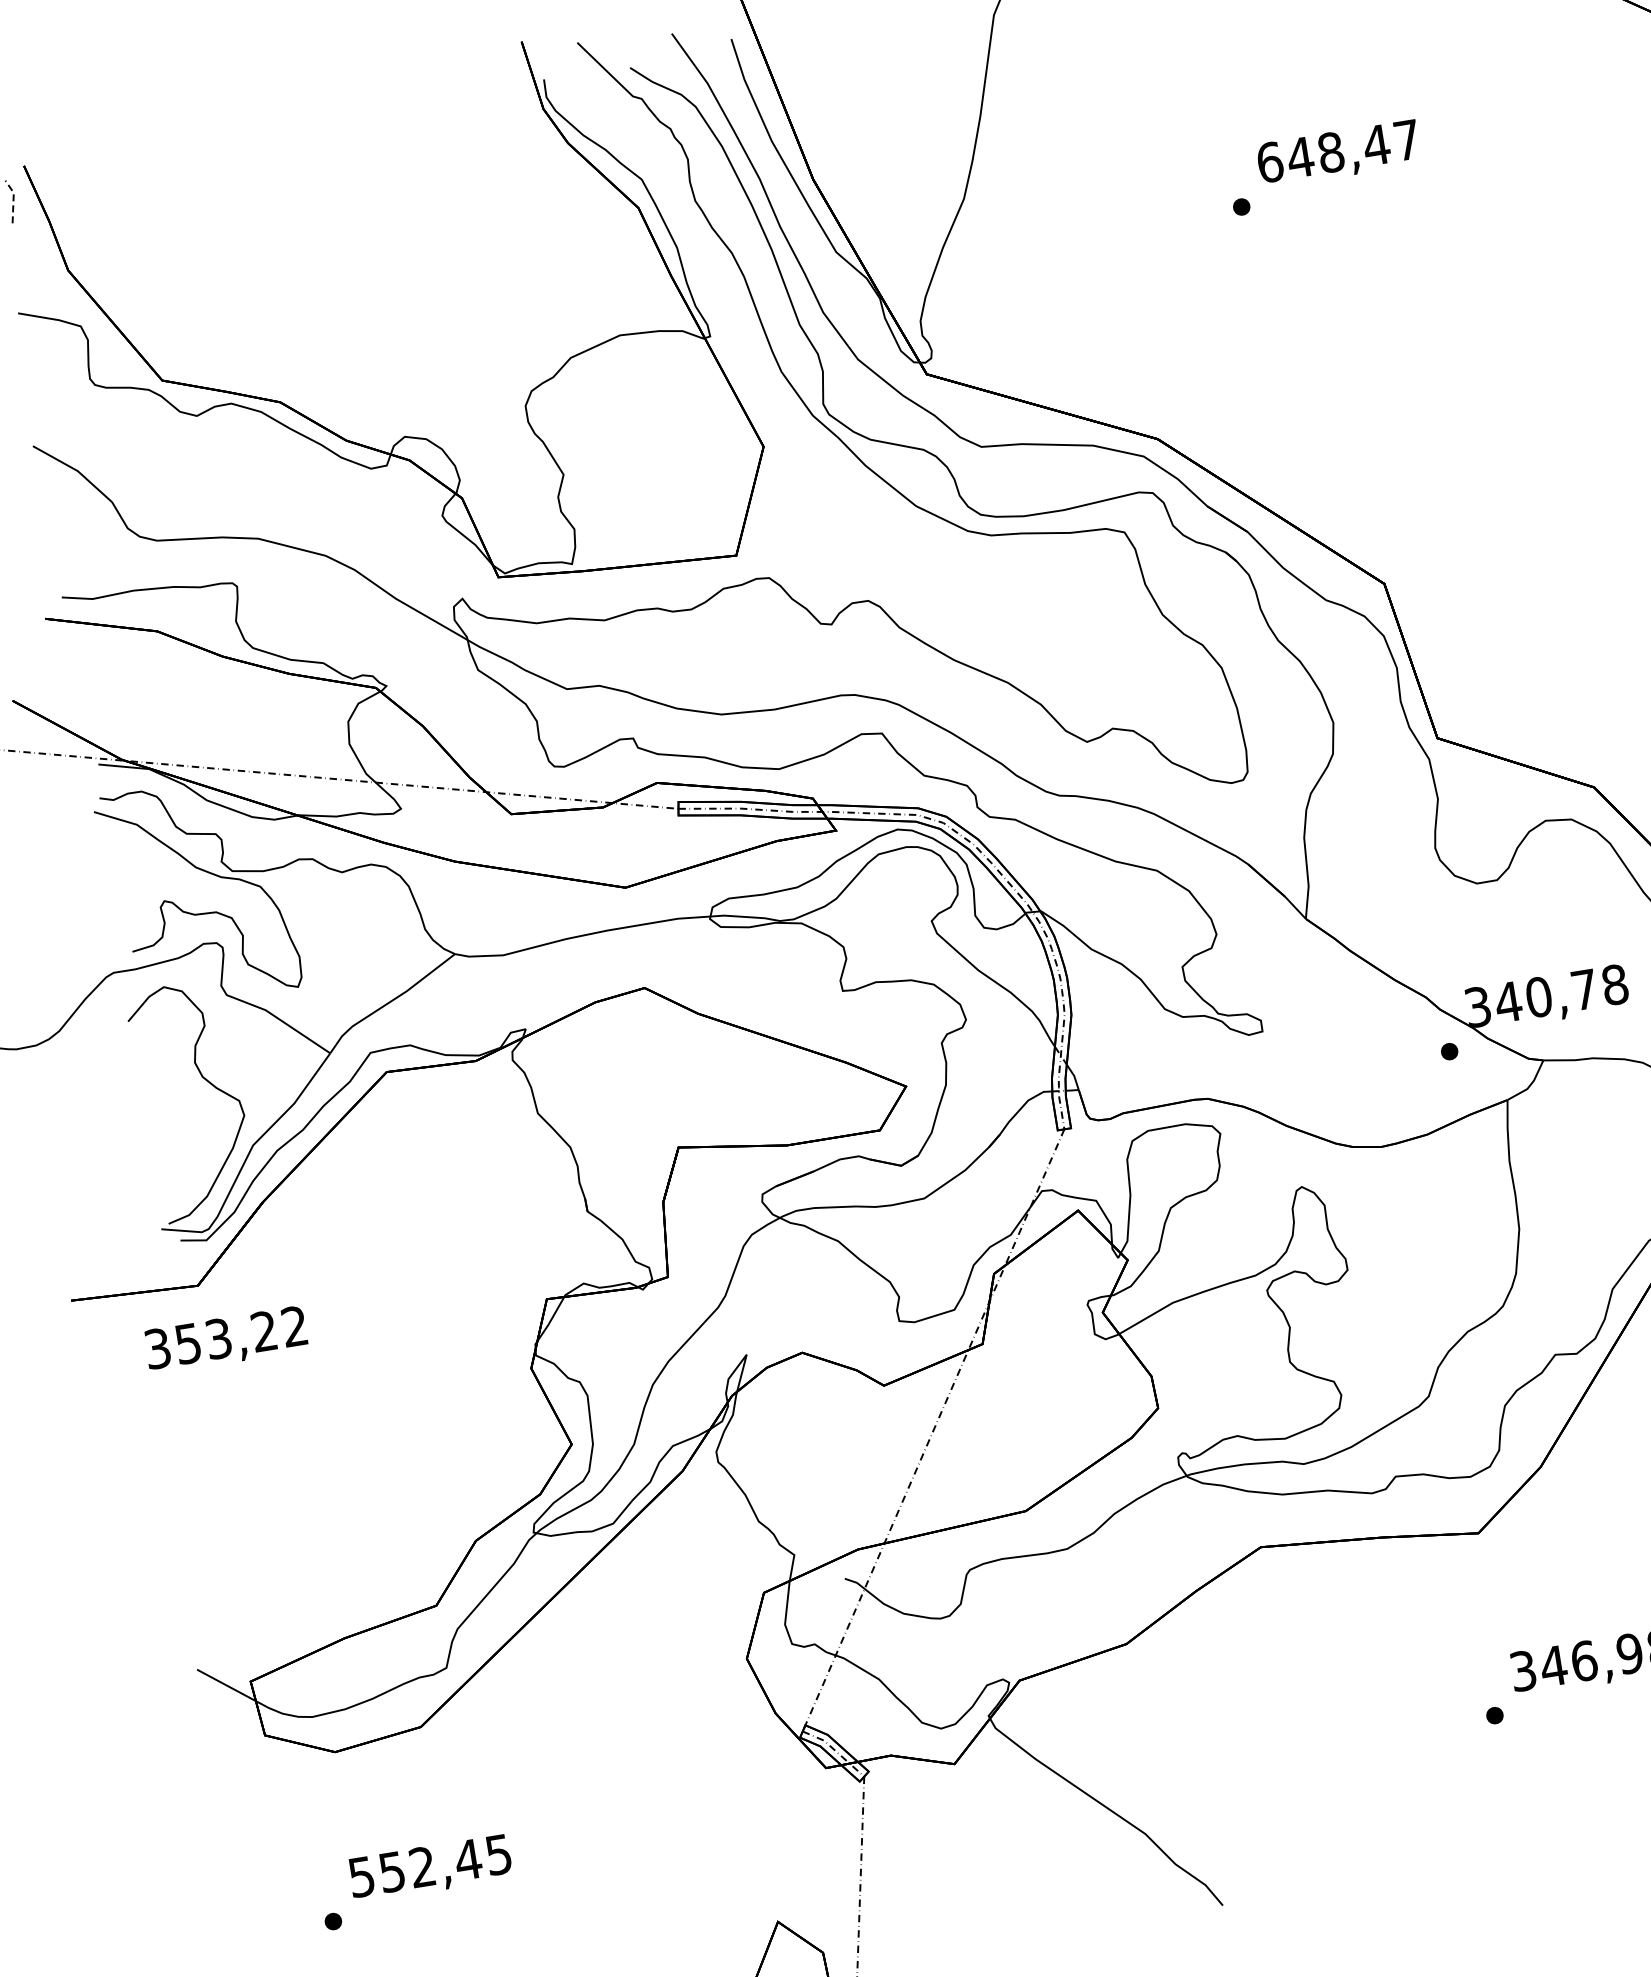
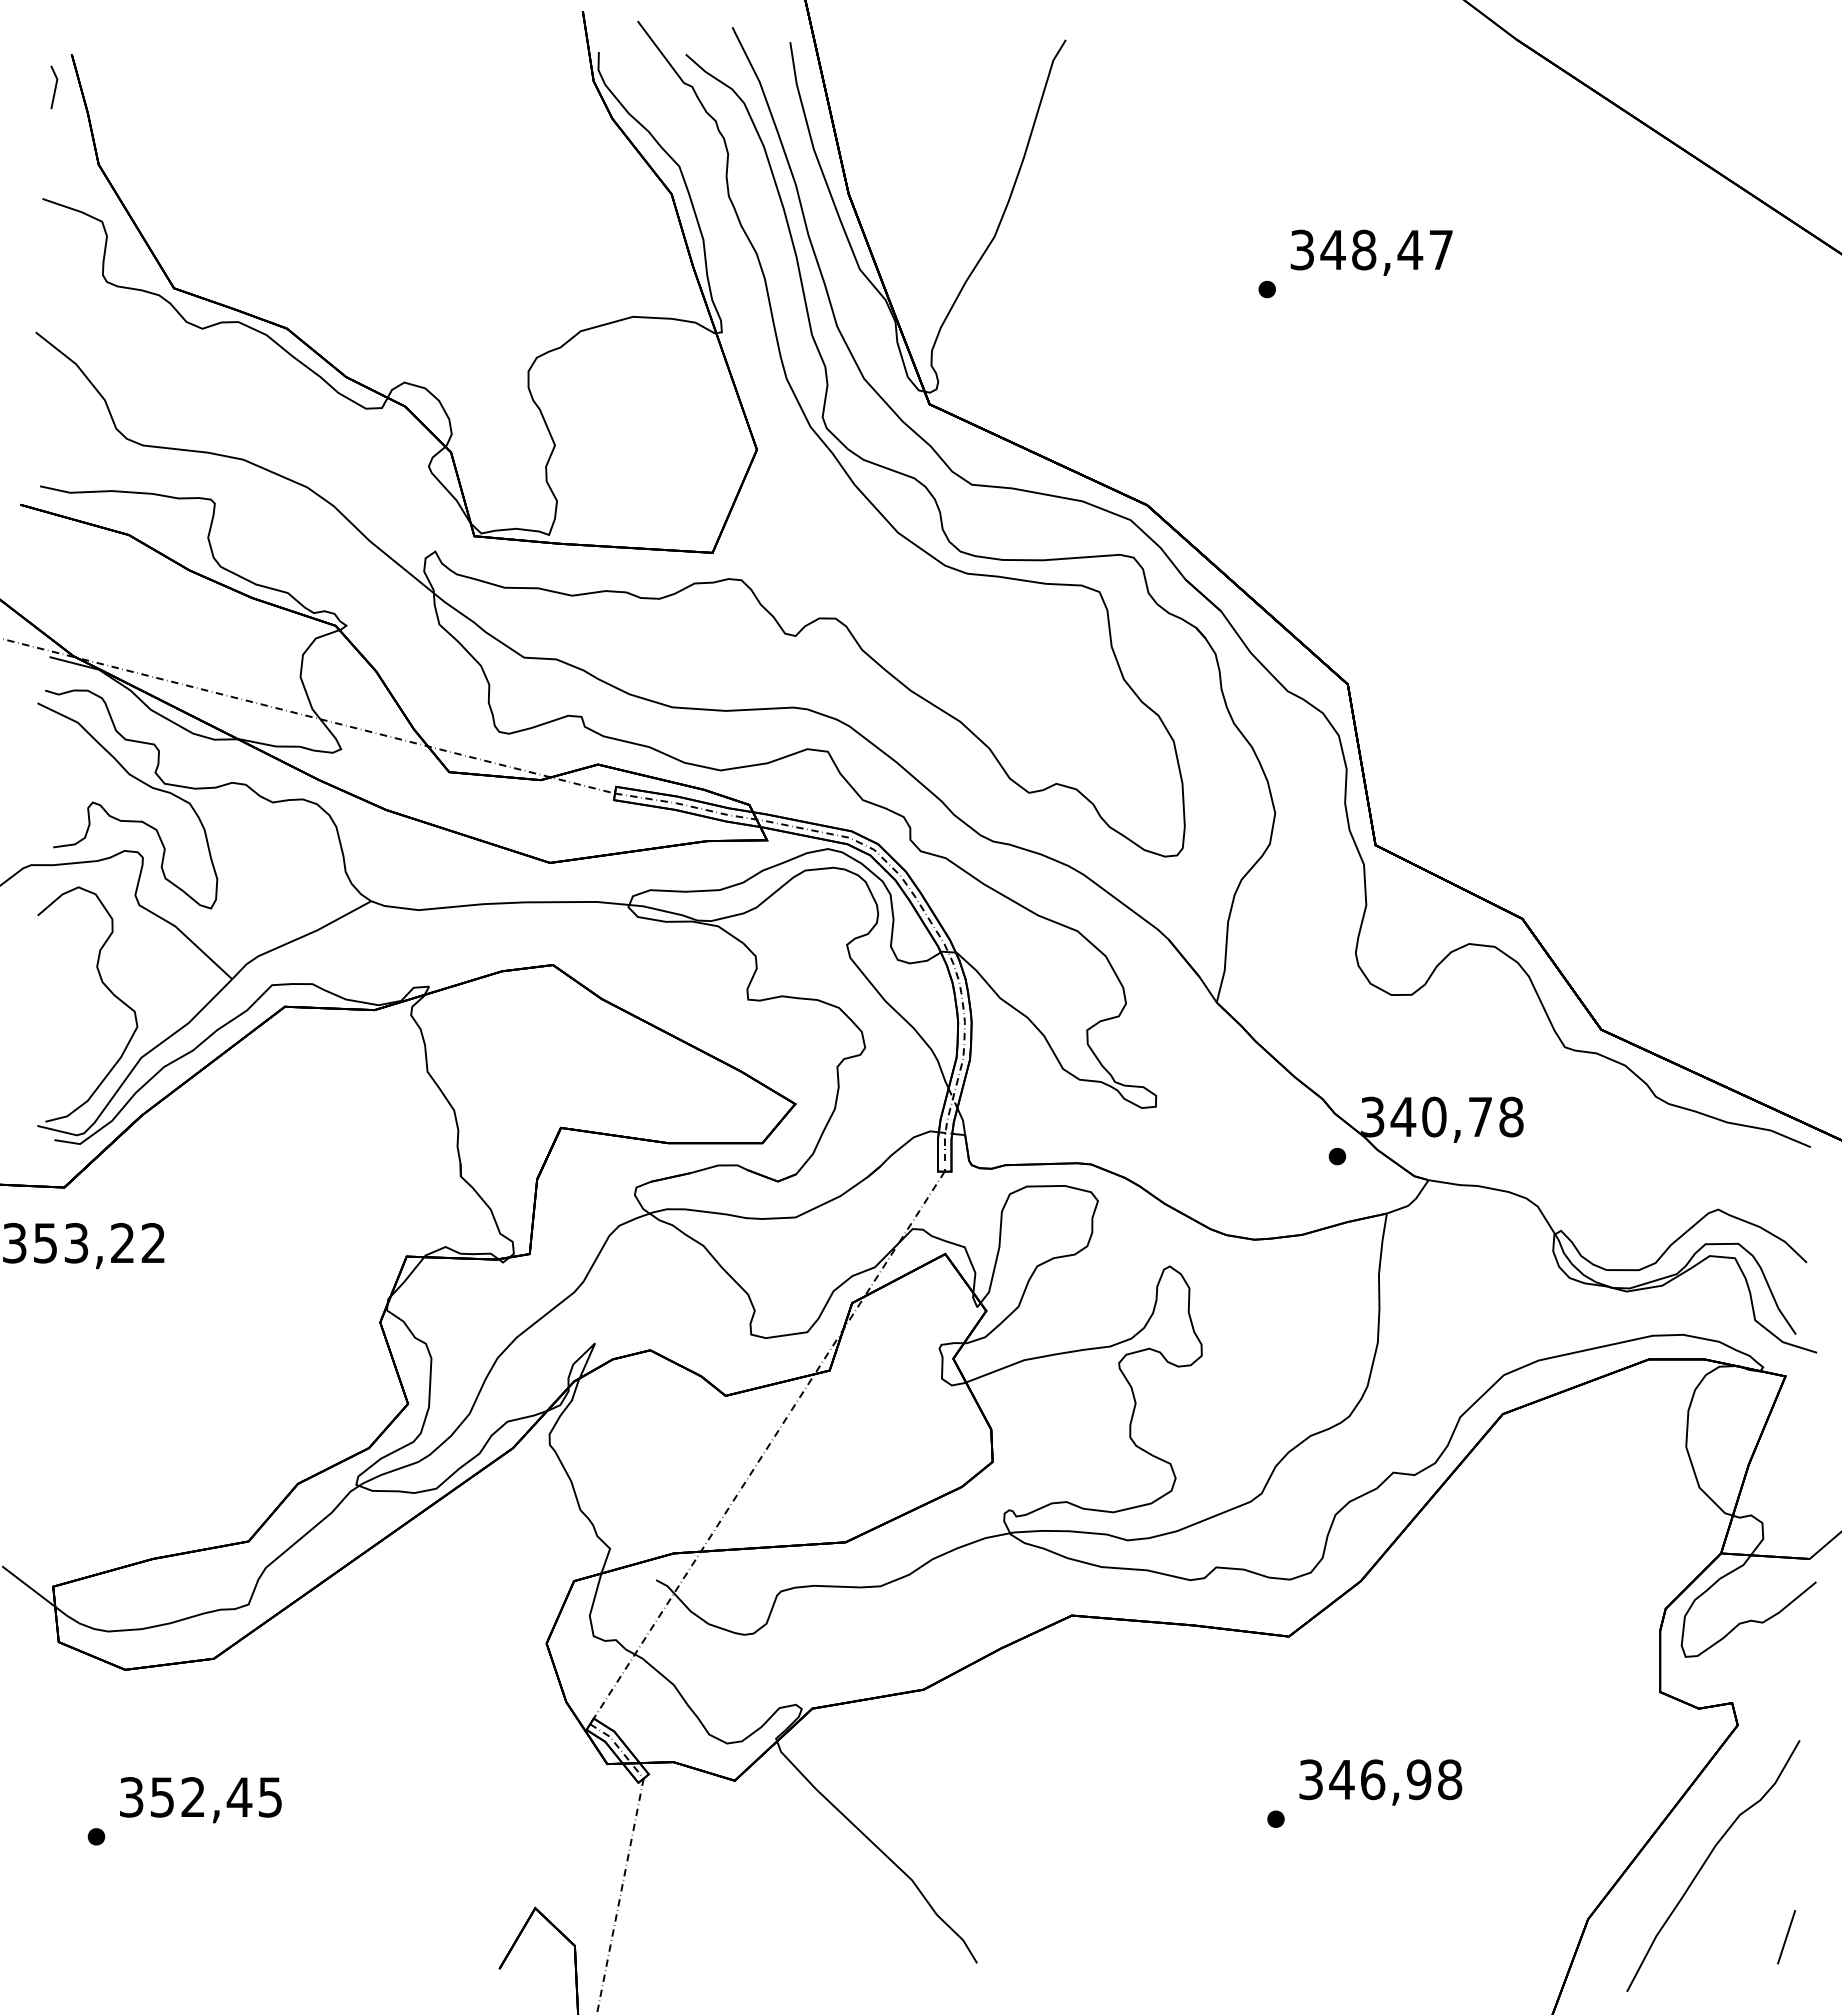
text: (1270, 161) -> (1302, 249), 648,47 -> 348,47
line: (13, 200) -> (55, 86), dashed -> solid
text: (361, 1877) -> (131, 1797), 552,45 -> 352,45

